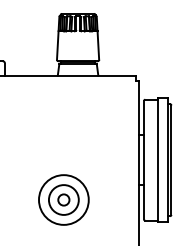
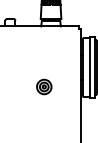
part: (64, 198) -> (44, 86), size x0.6

